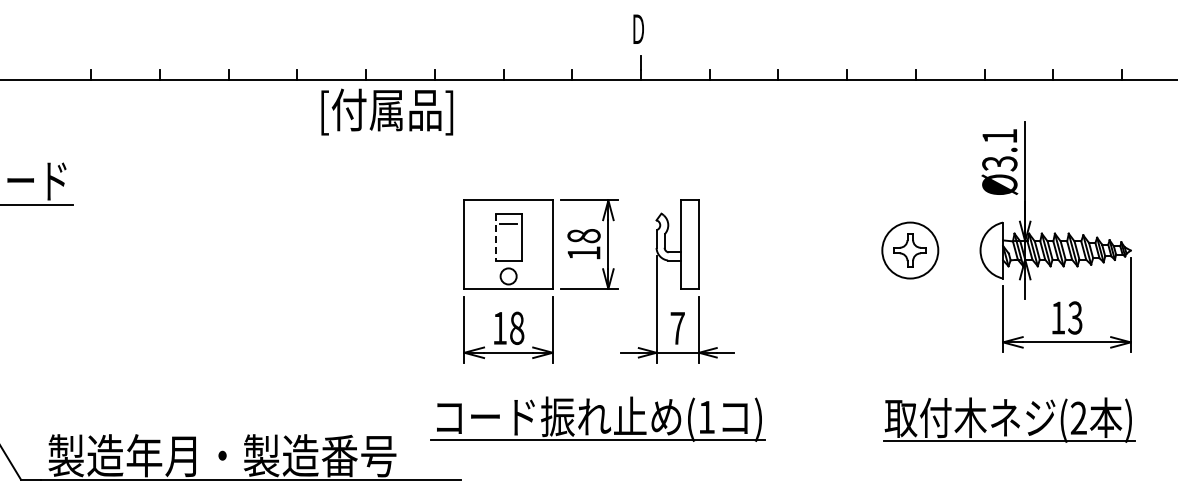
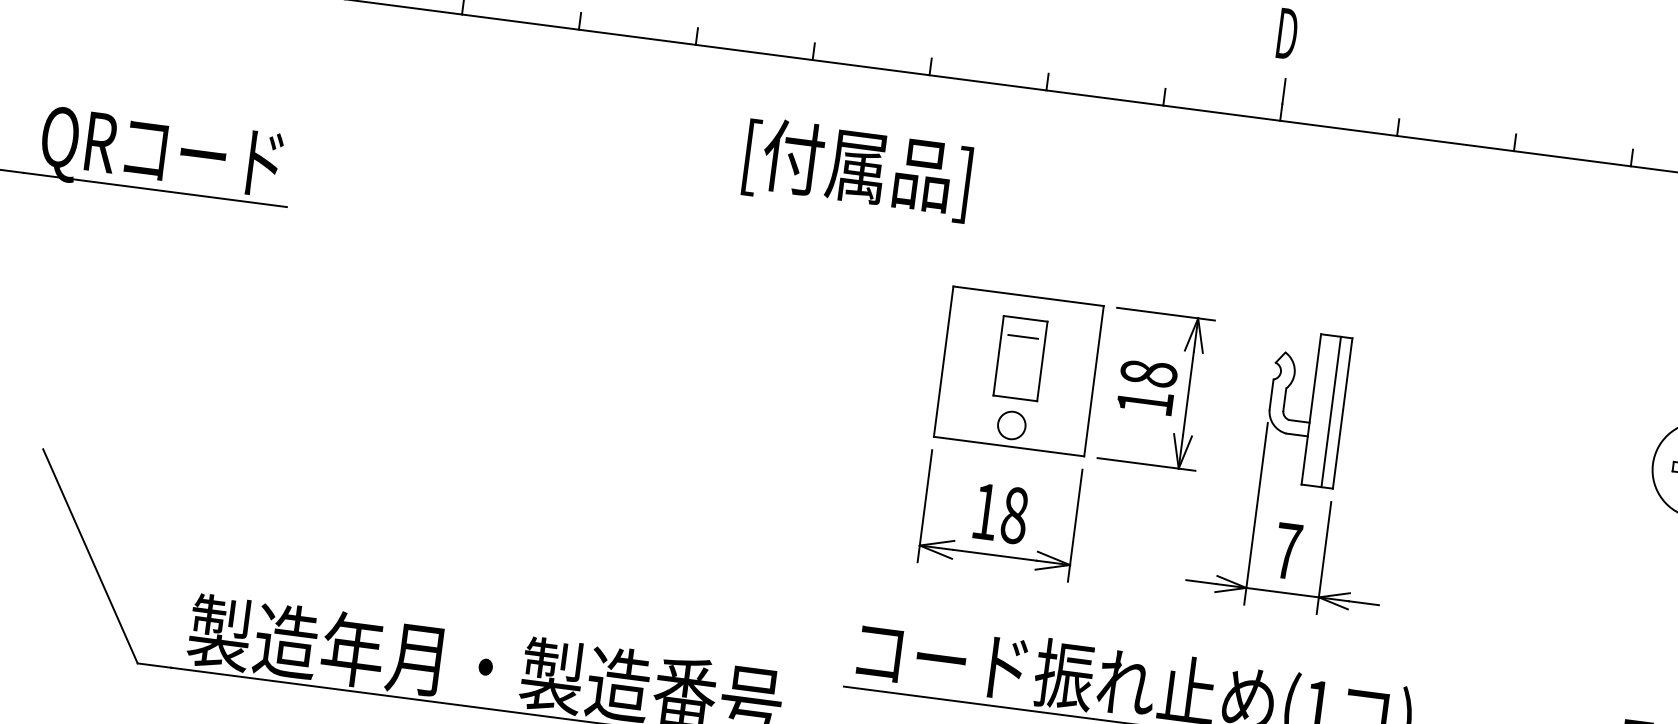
text: (387, 111) -> (858, 168), moved
line: (495, 237) -> (998, 356), dashed -> solid
line: (692, 244) -> (1331, 411), added

